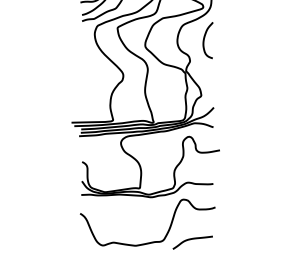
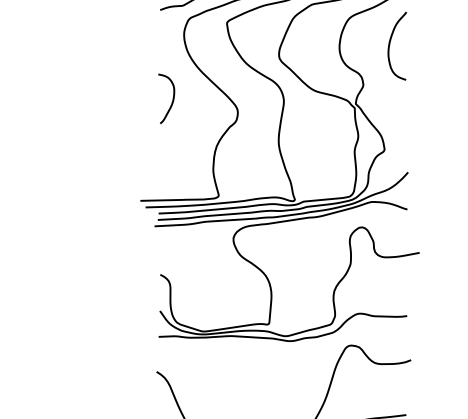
curve: (87, 70) -> (170, 102), added

